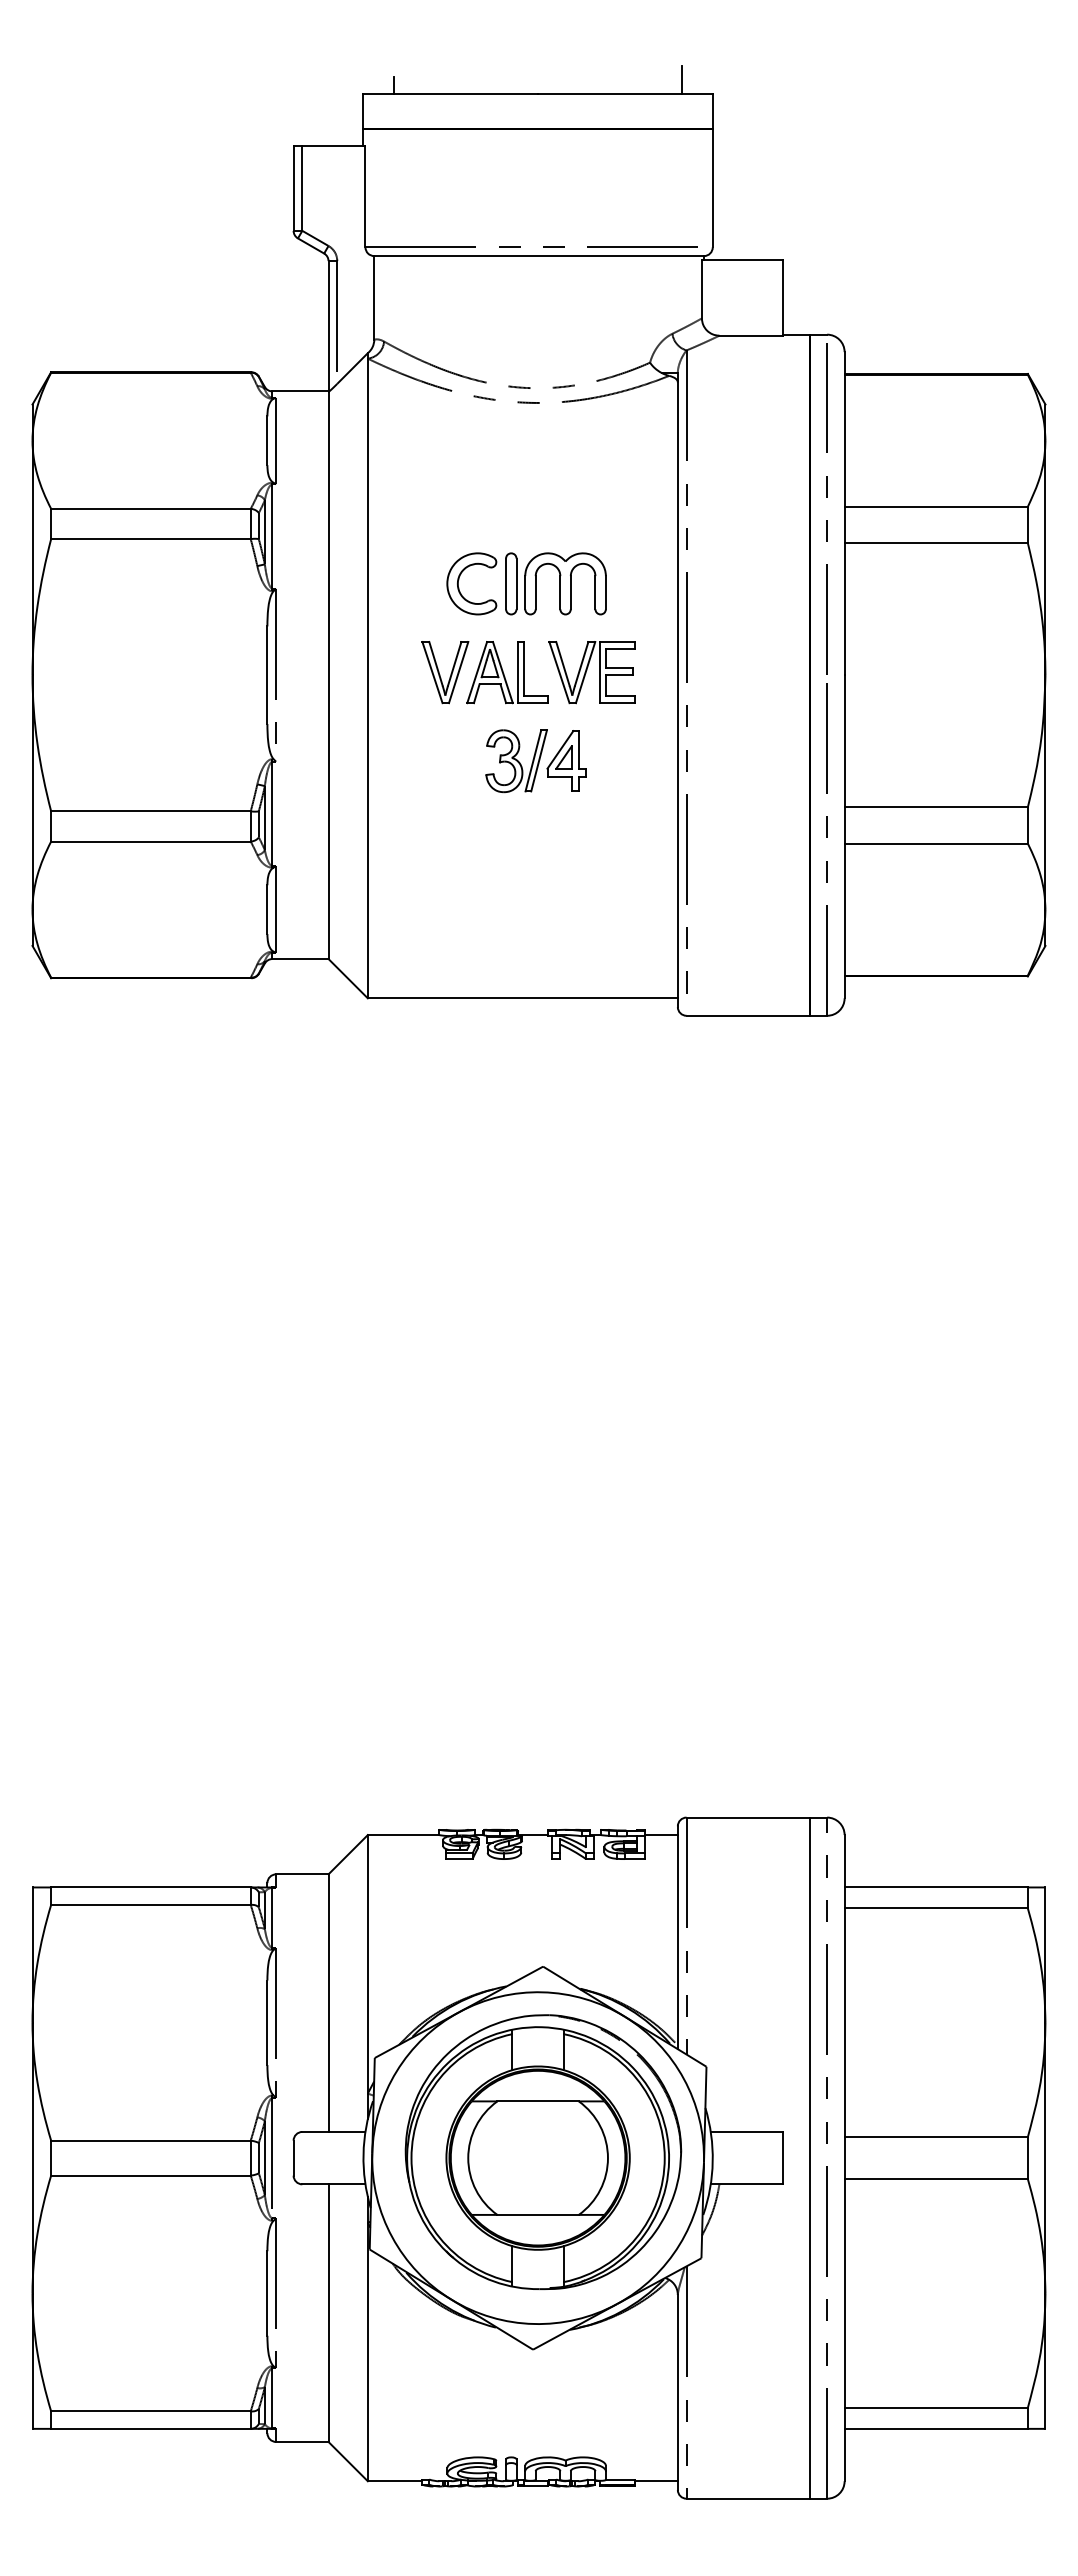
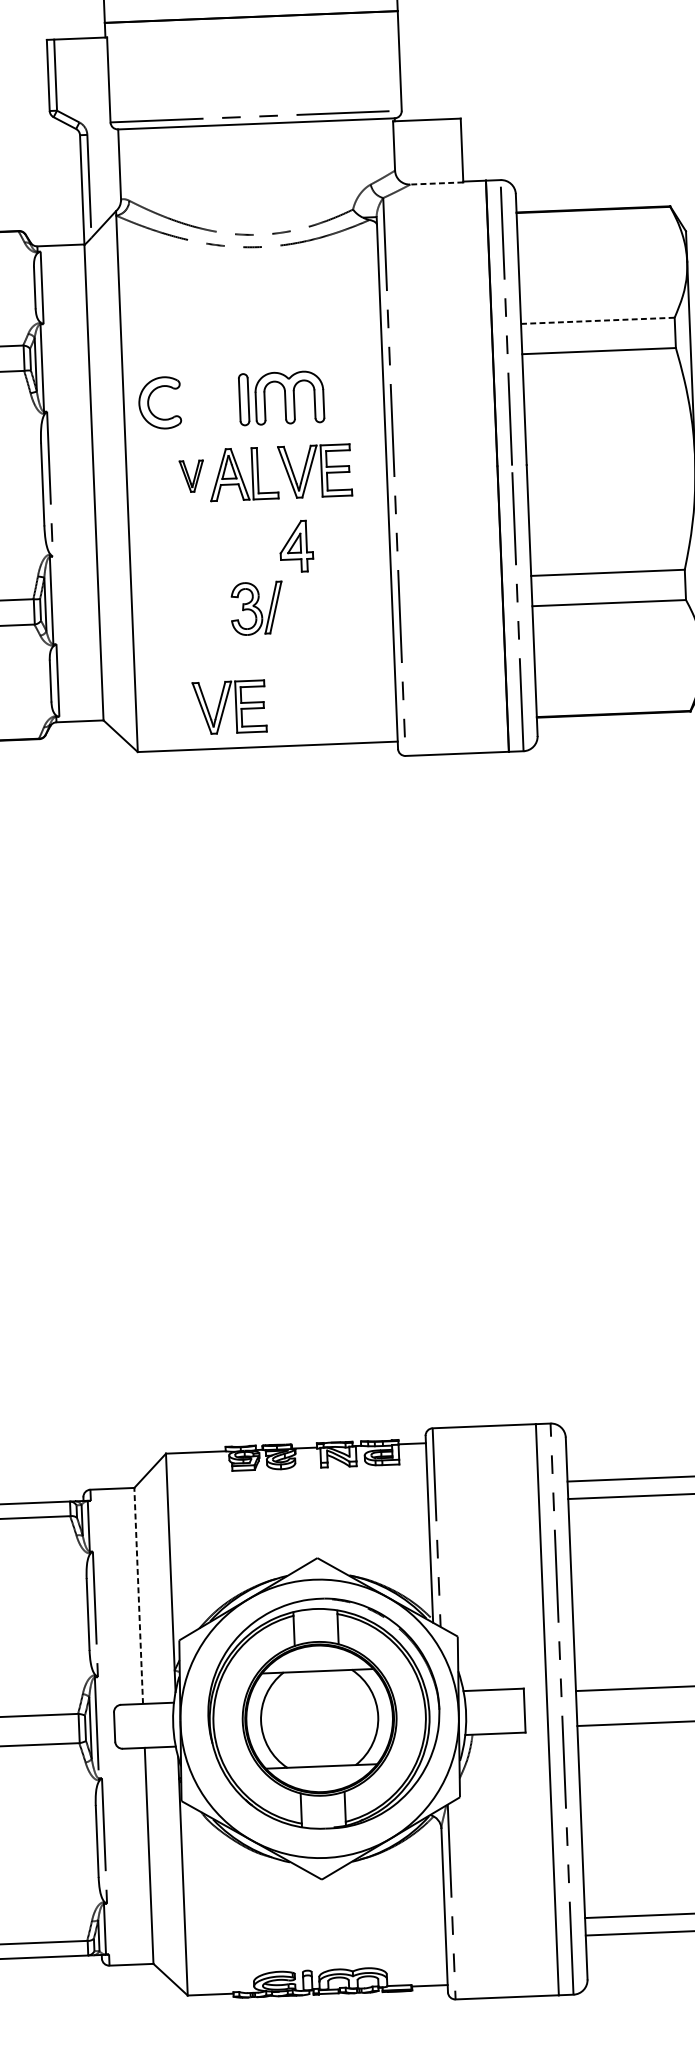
line: (751, 335) -> (437, 183), solid -> dashed
line: (936, 506) -> (598, 320), solid -> dashed
part: (459, 579) -> (149, 399), moved
part: (445, 672) -> (191, 476), size x0.6
part: (516, 761) -> (256, 608), moved
part: (478, 949) -> (228, 707), added
line: (328, 2003) -> (138, 1596), solid -> dashed

